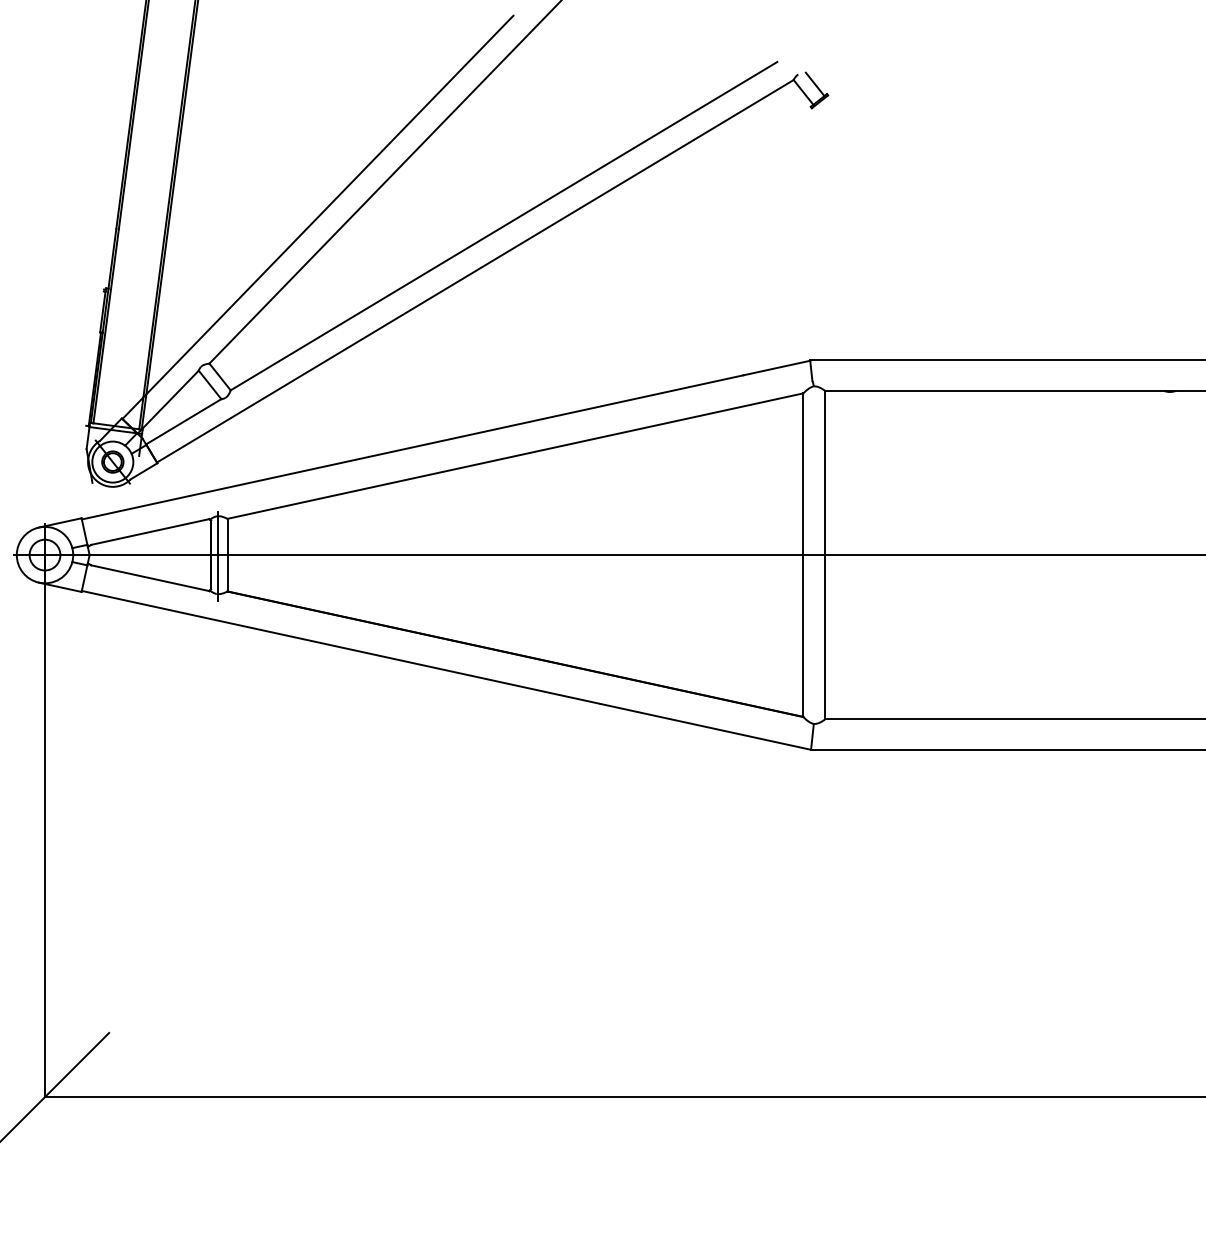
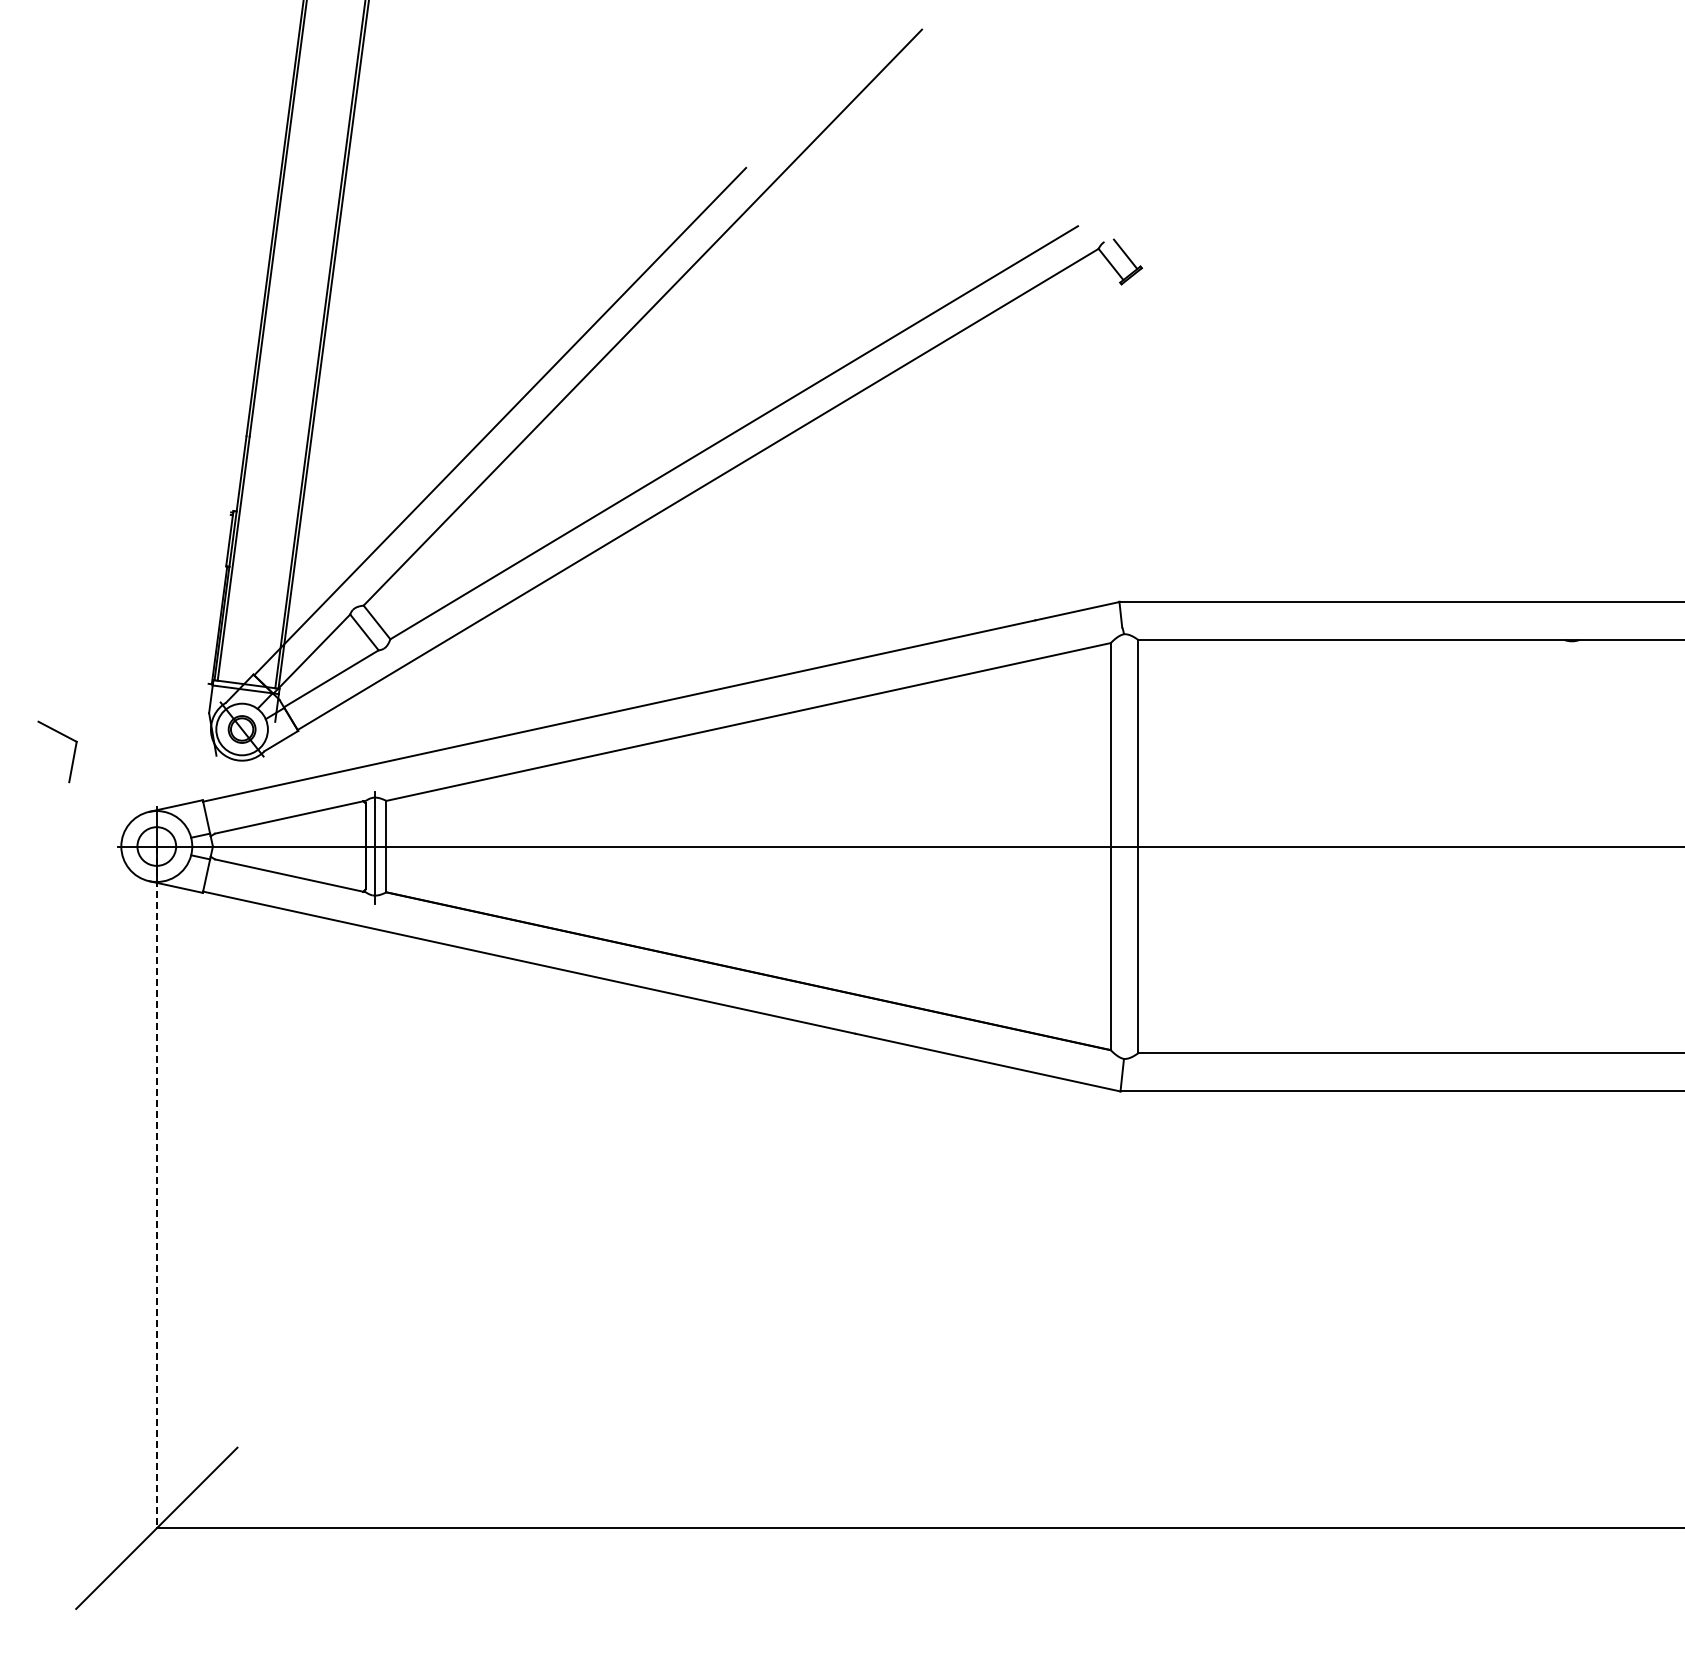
line: (44, 826) -> (156, 1187), solid -> dashed

